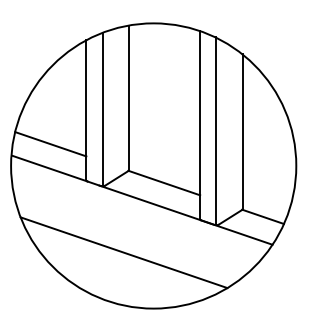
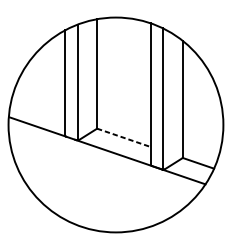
line: (50, 144) -> (38, 108), removed
line: (164, 183) -> (124, 138), solid -> dashed
line: (123, 252) -> (93, 190), removed

